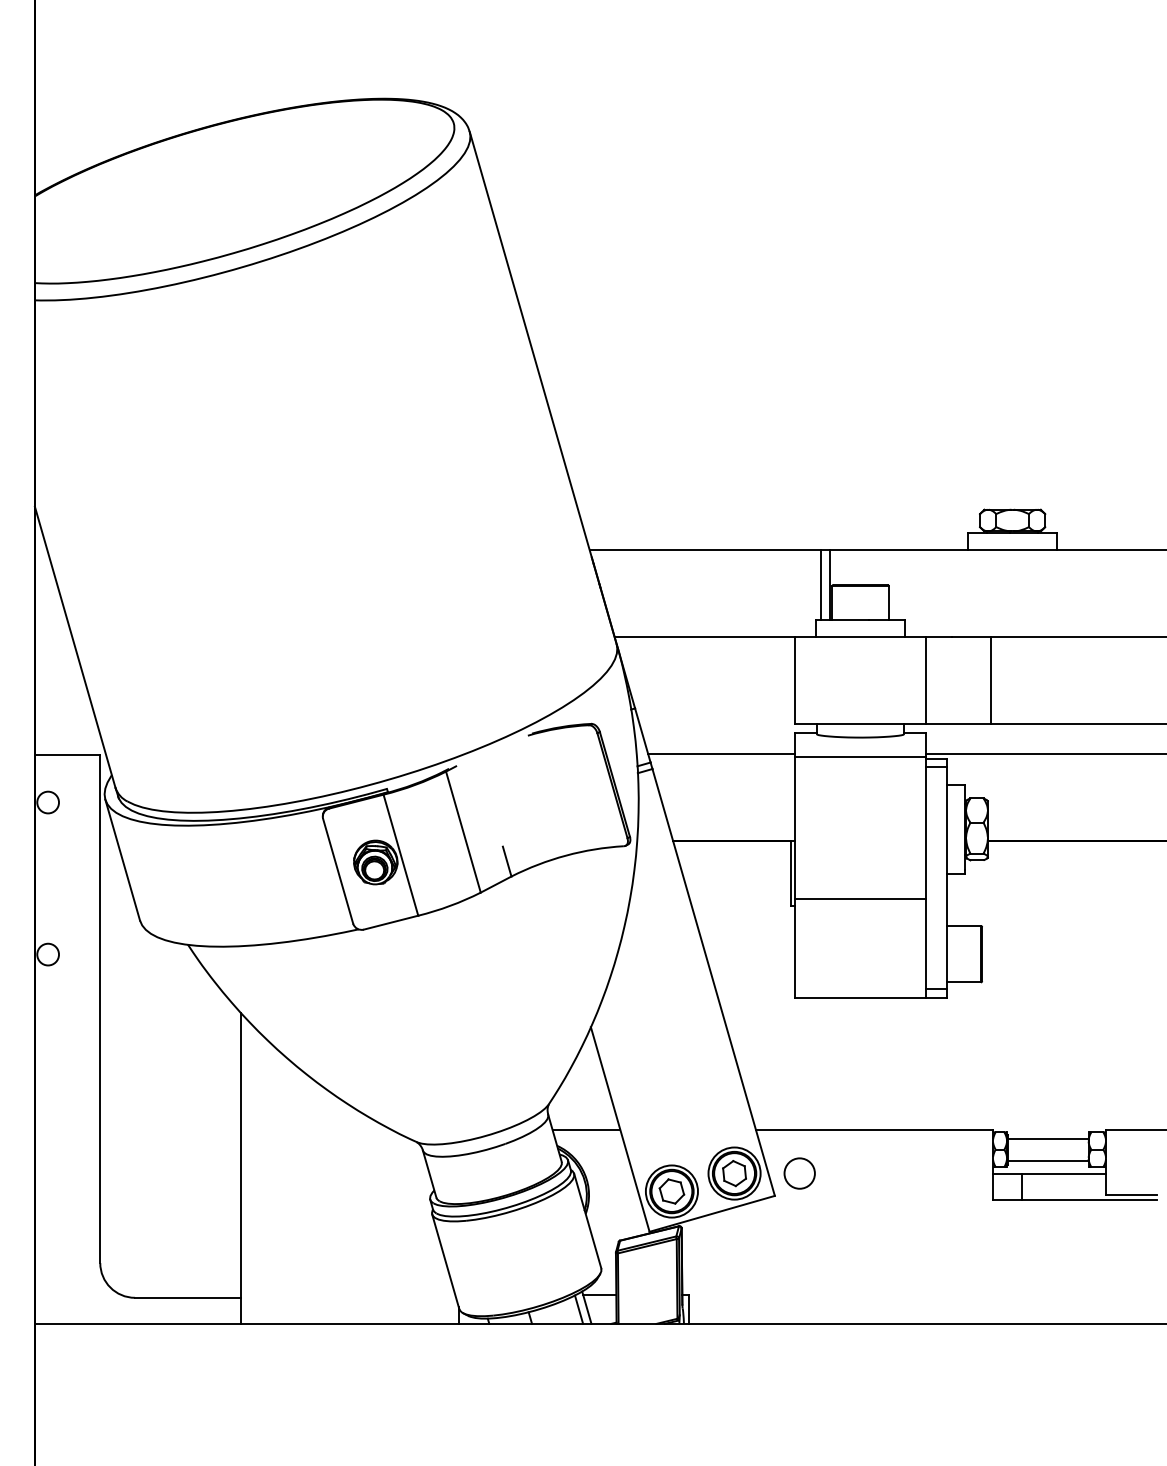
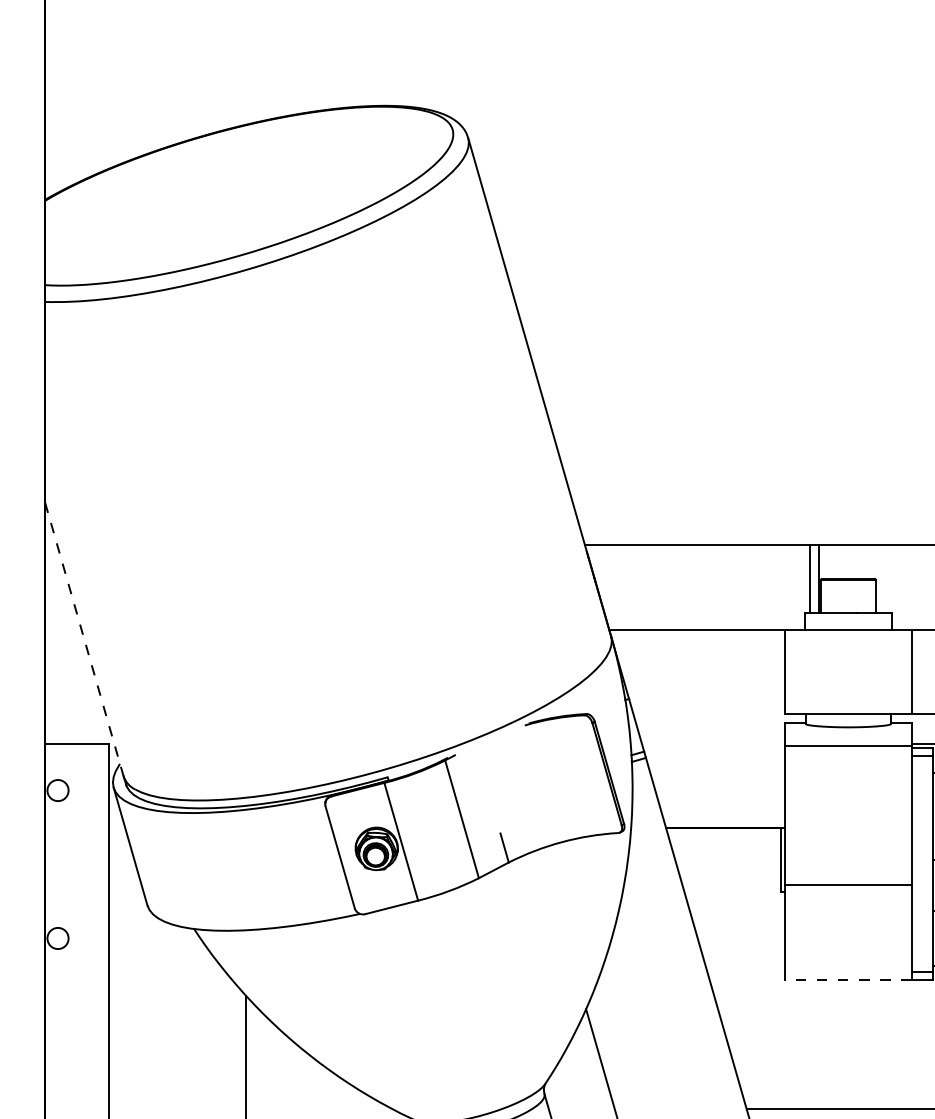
line: (75, 647) -> (84, 639), solid -> dashed
line: (721, 754) -> (713, 743), removed
line: (860, 997) -> (848, 980), solid -> dashed
line: (586, 1130) -> (581, 1109), removed

